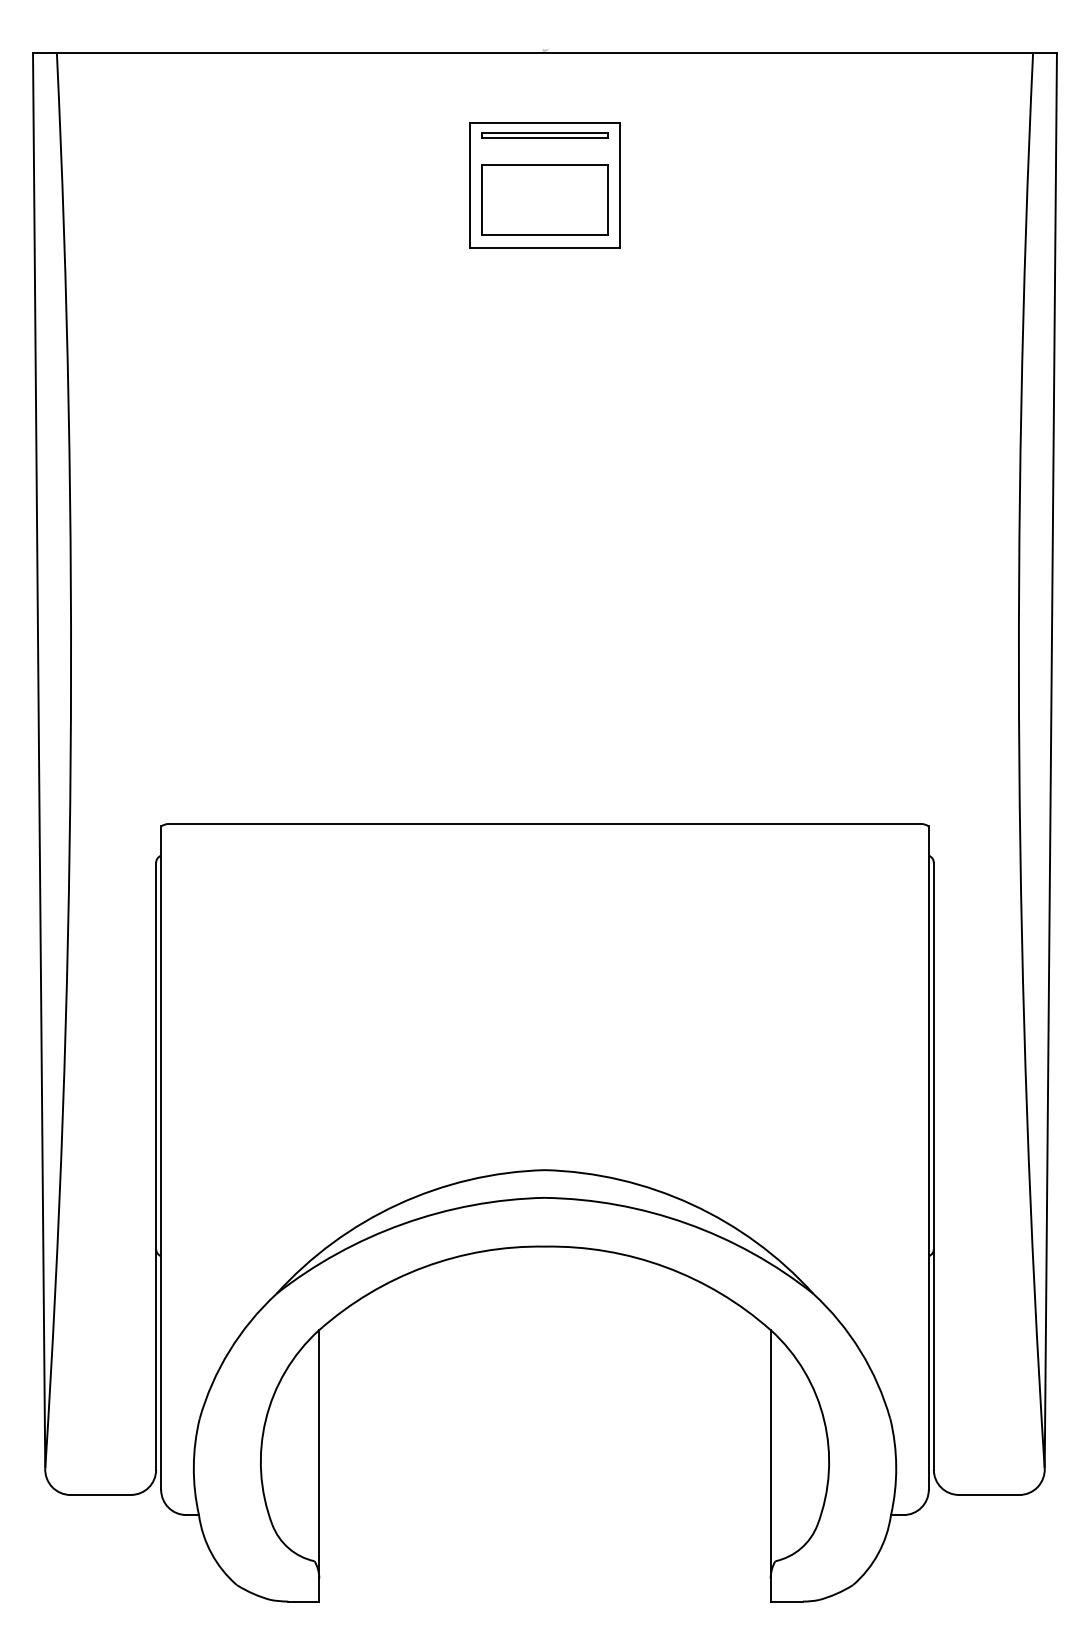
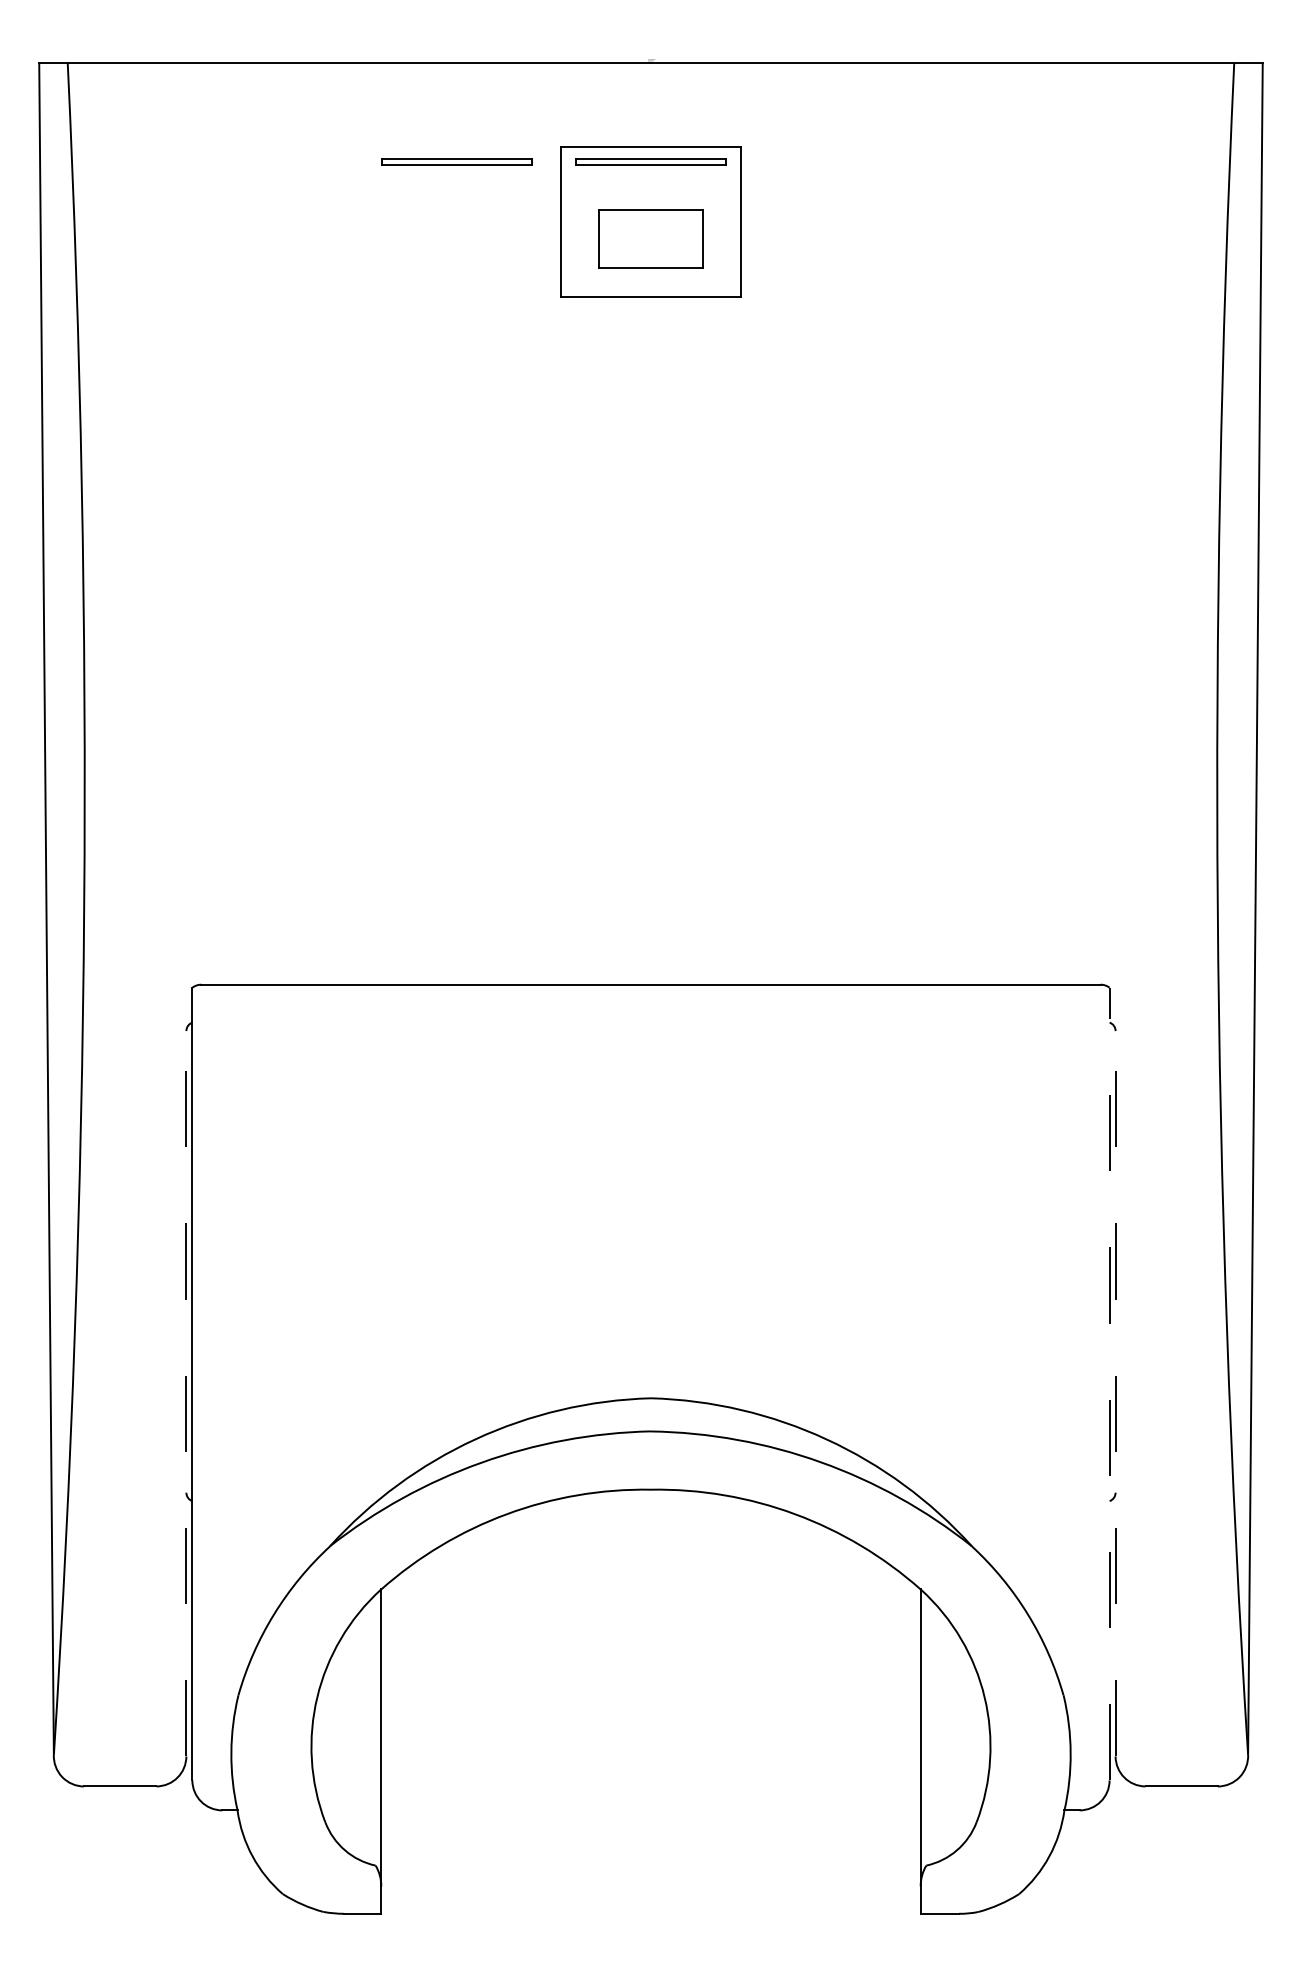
part: (382, 135) -> (456, 161), added
part: (544, 200) -> (650, 239), size x0.7
line: (928, 1157) -> (1109, 1383), solid -> dashed
line: (156, 1166) -> (186, 1393), solid -> dashed
line: (933, 1166) -> (1115, 1393), solid -> dashed

